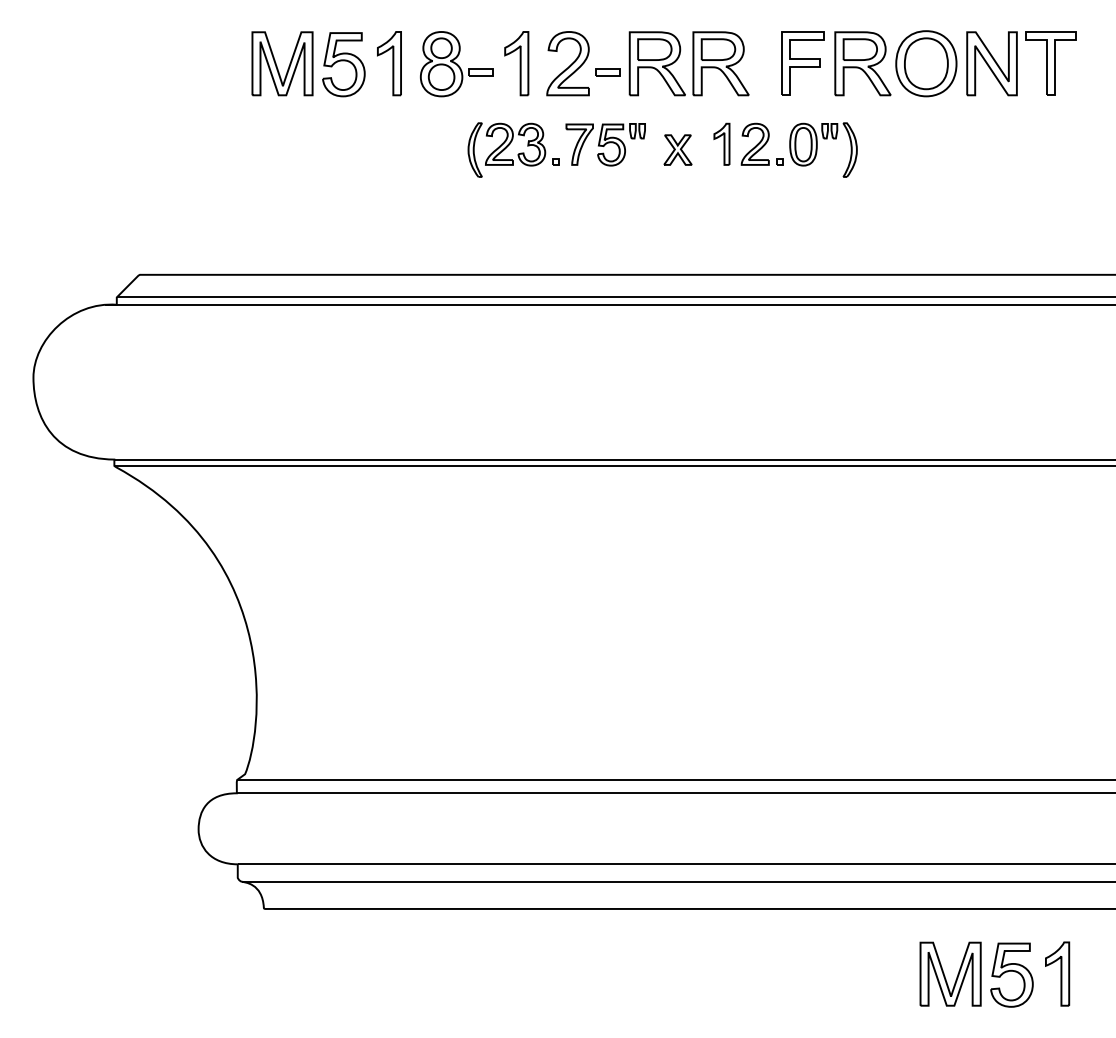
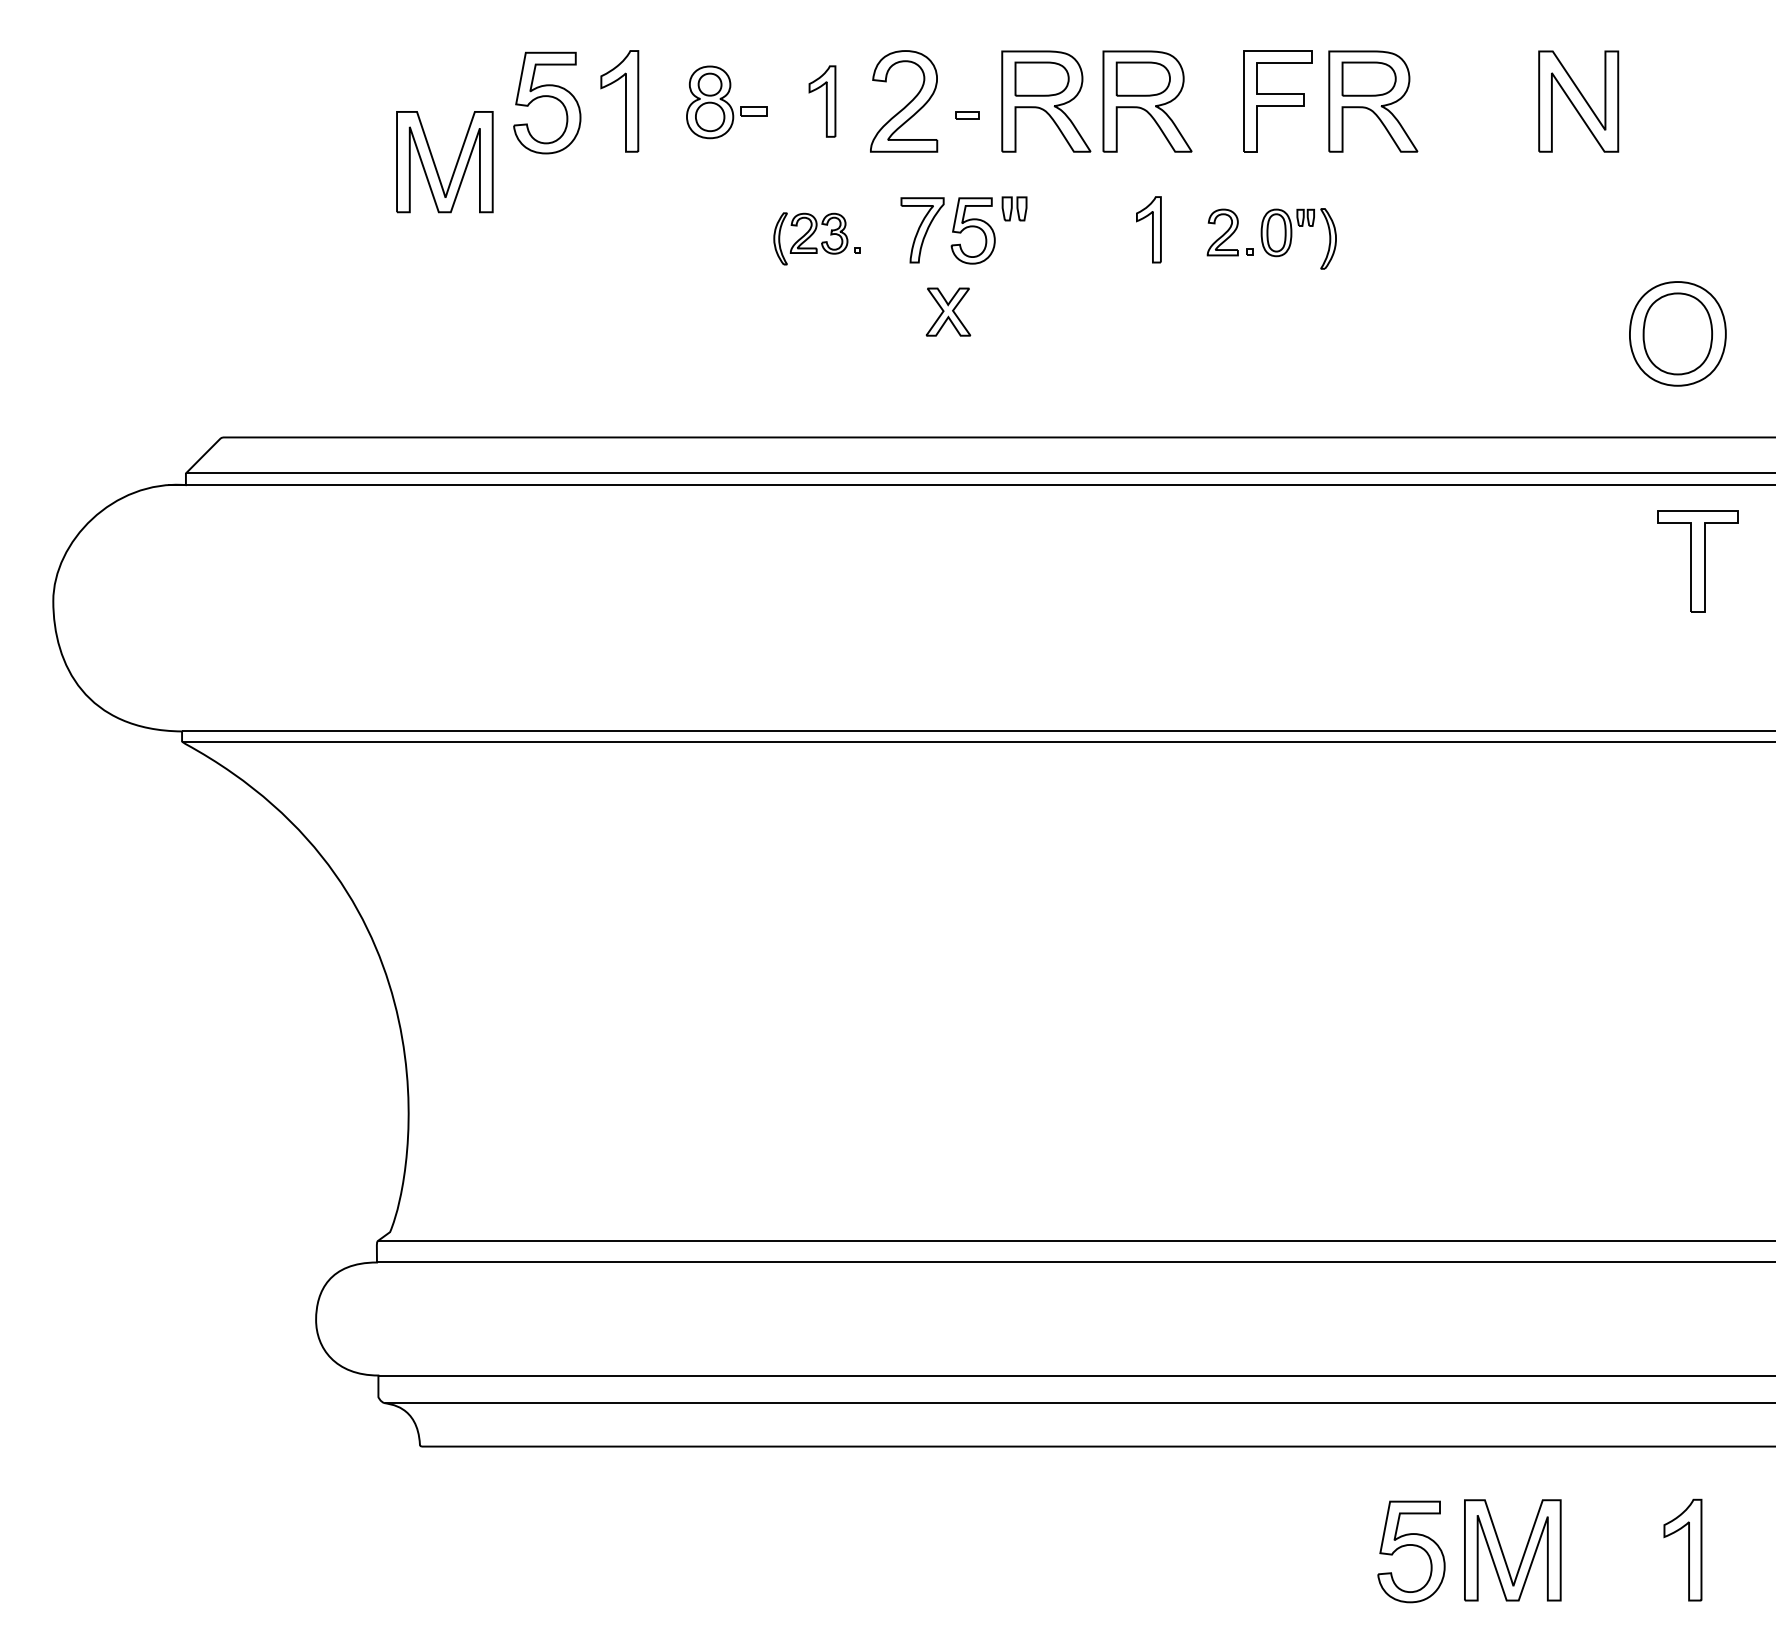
part: (282, 63) -> (444, 161), moved
part: (516, 63) -> (821, 101), size x0.7
part: (926, 63) -> (1678, 333), moved
part: (1050, 63) -> (1697, 561), moved
part: (456, 64) -> (726, 102), size x0.7
part: (607, 72) -> (966, 115), size x0.6
part: (513, 149) -> (817, 238), size x0.6
part: (677, 149) -> (947, 311), moved
part: (798, 149) -> (1270, 238), size x0.7
part: (1011, 974) -> (1410, 1550), moved

